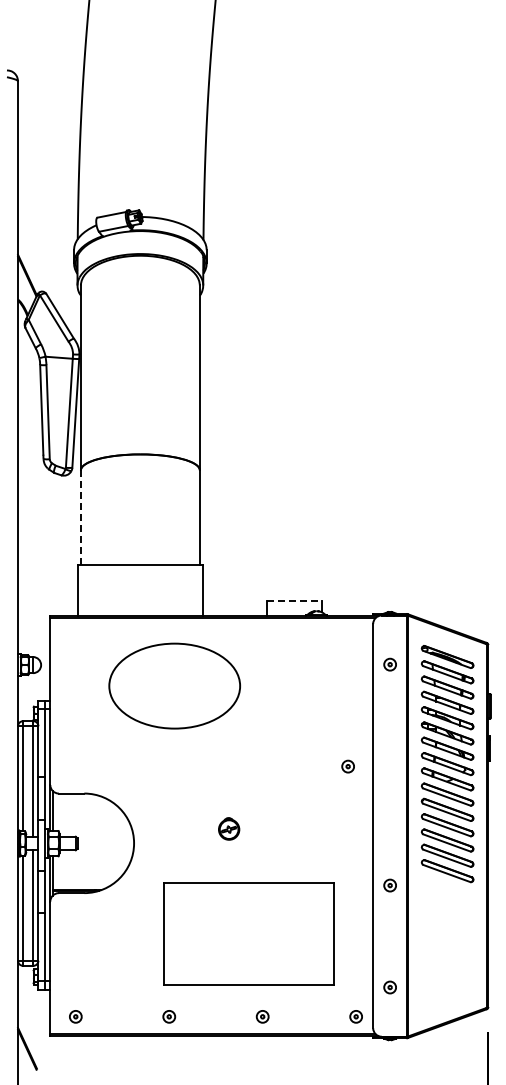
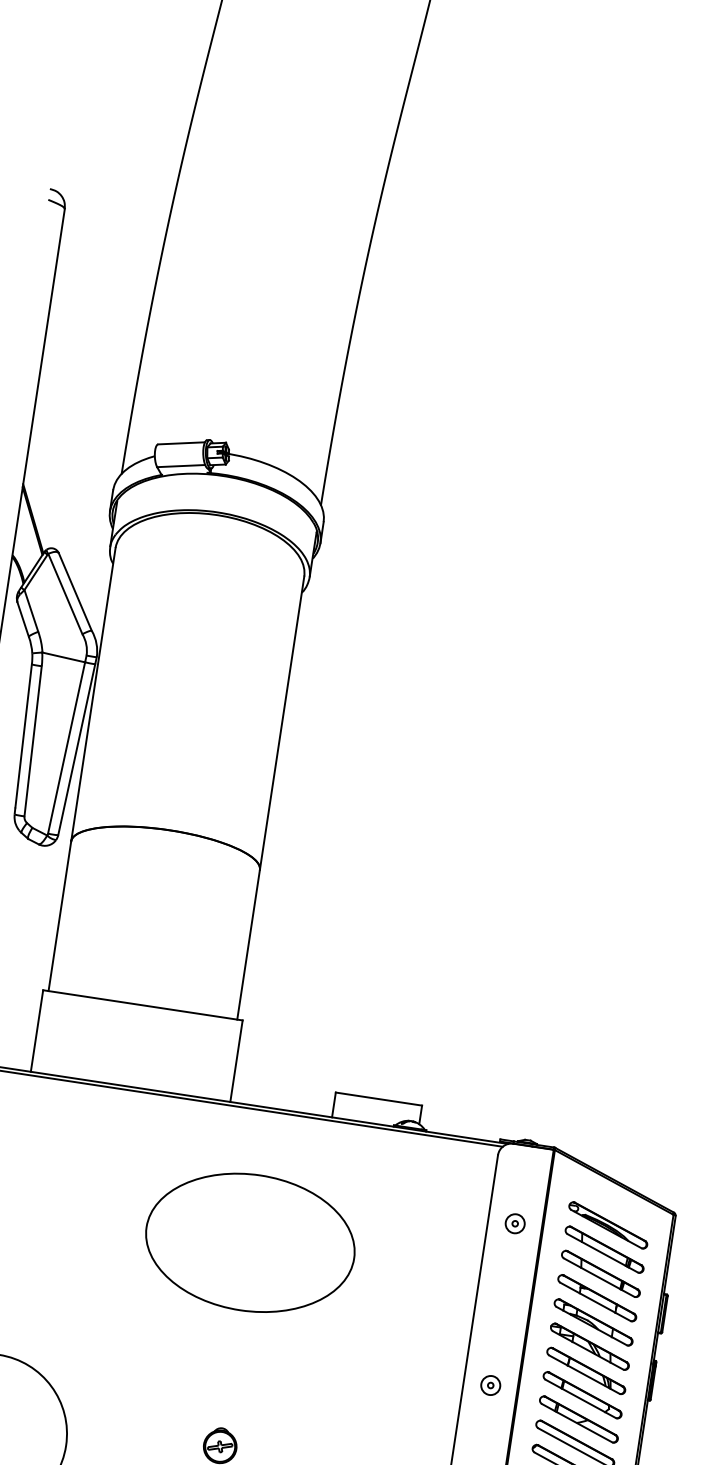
line: (80, 518) -> (59, 917), dashed -> solid
line: (295, 600) -> (380, 1099), dashed -> solid
part: (174, 685) -> (250, 1241), moved
part: (347, 766) -> (489, 1385), moved

